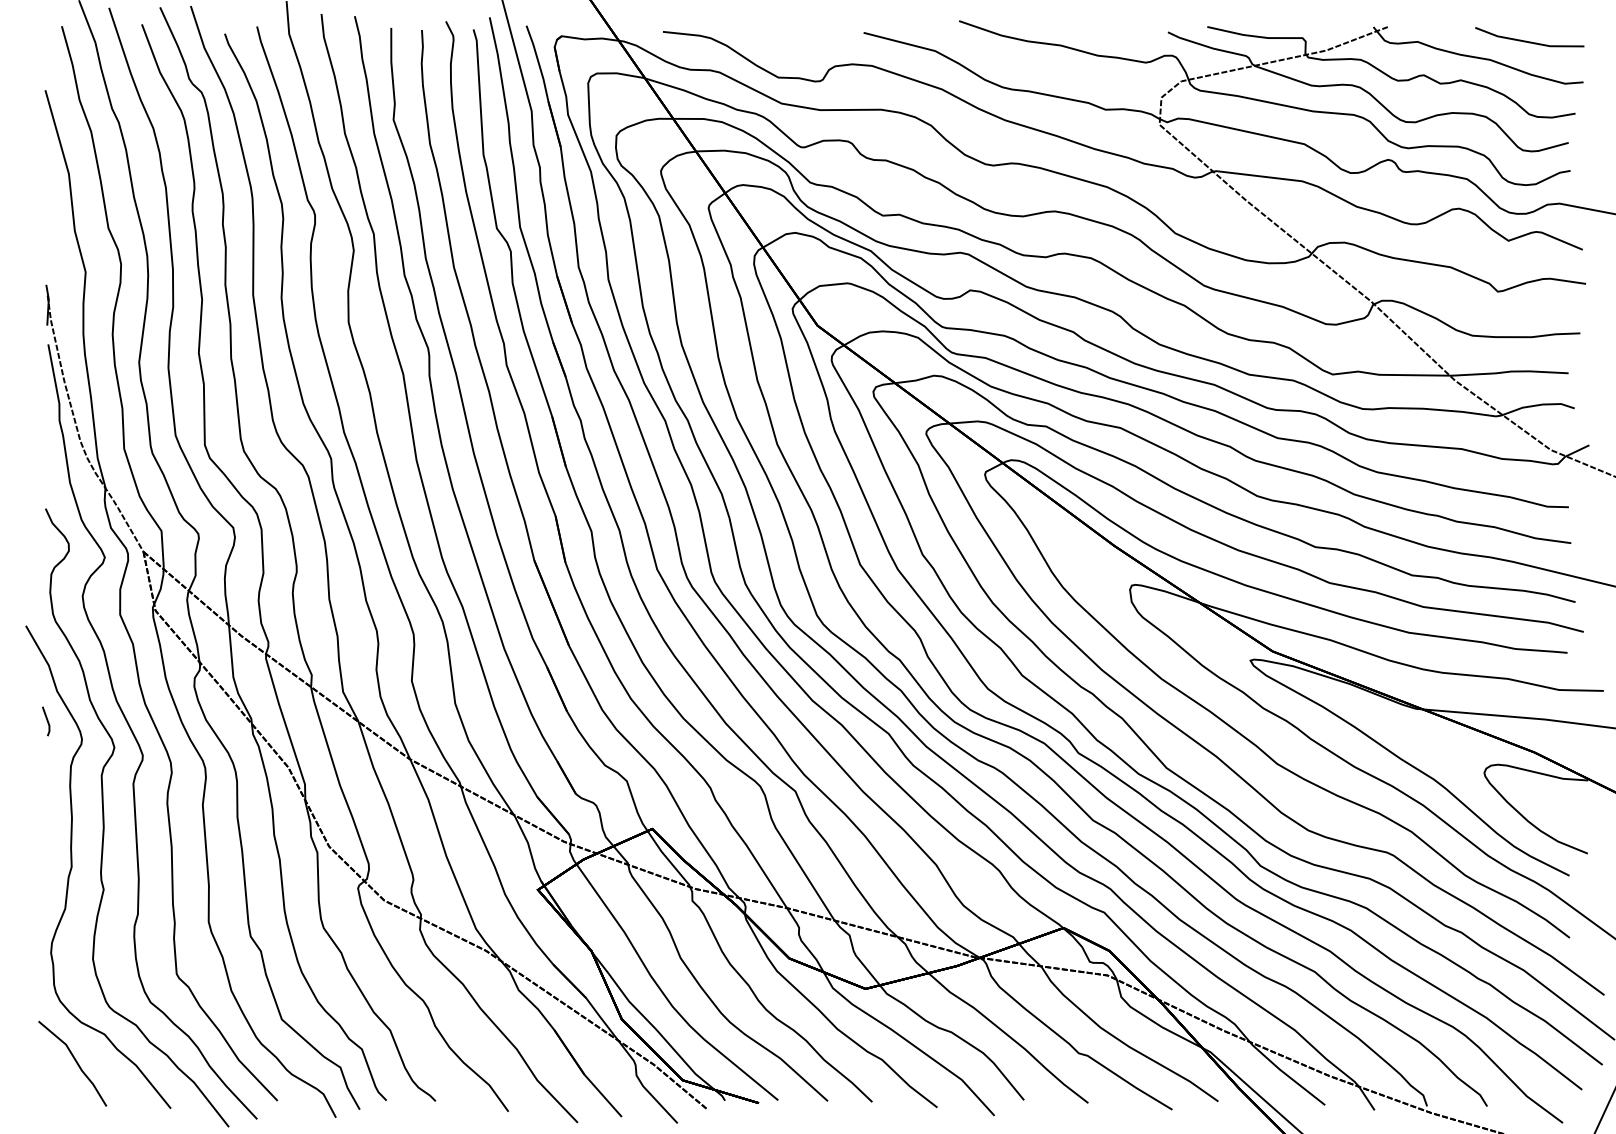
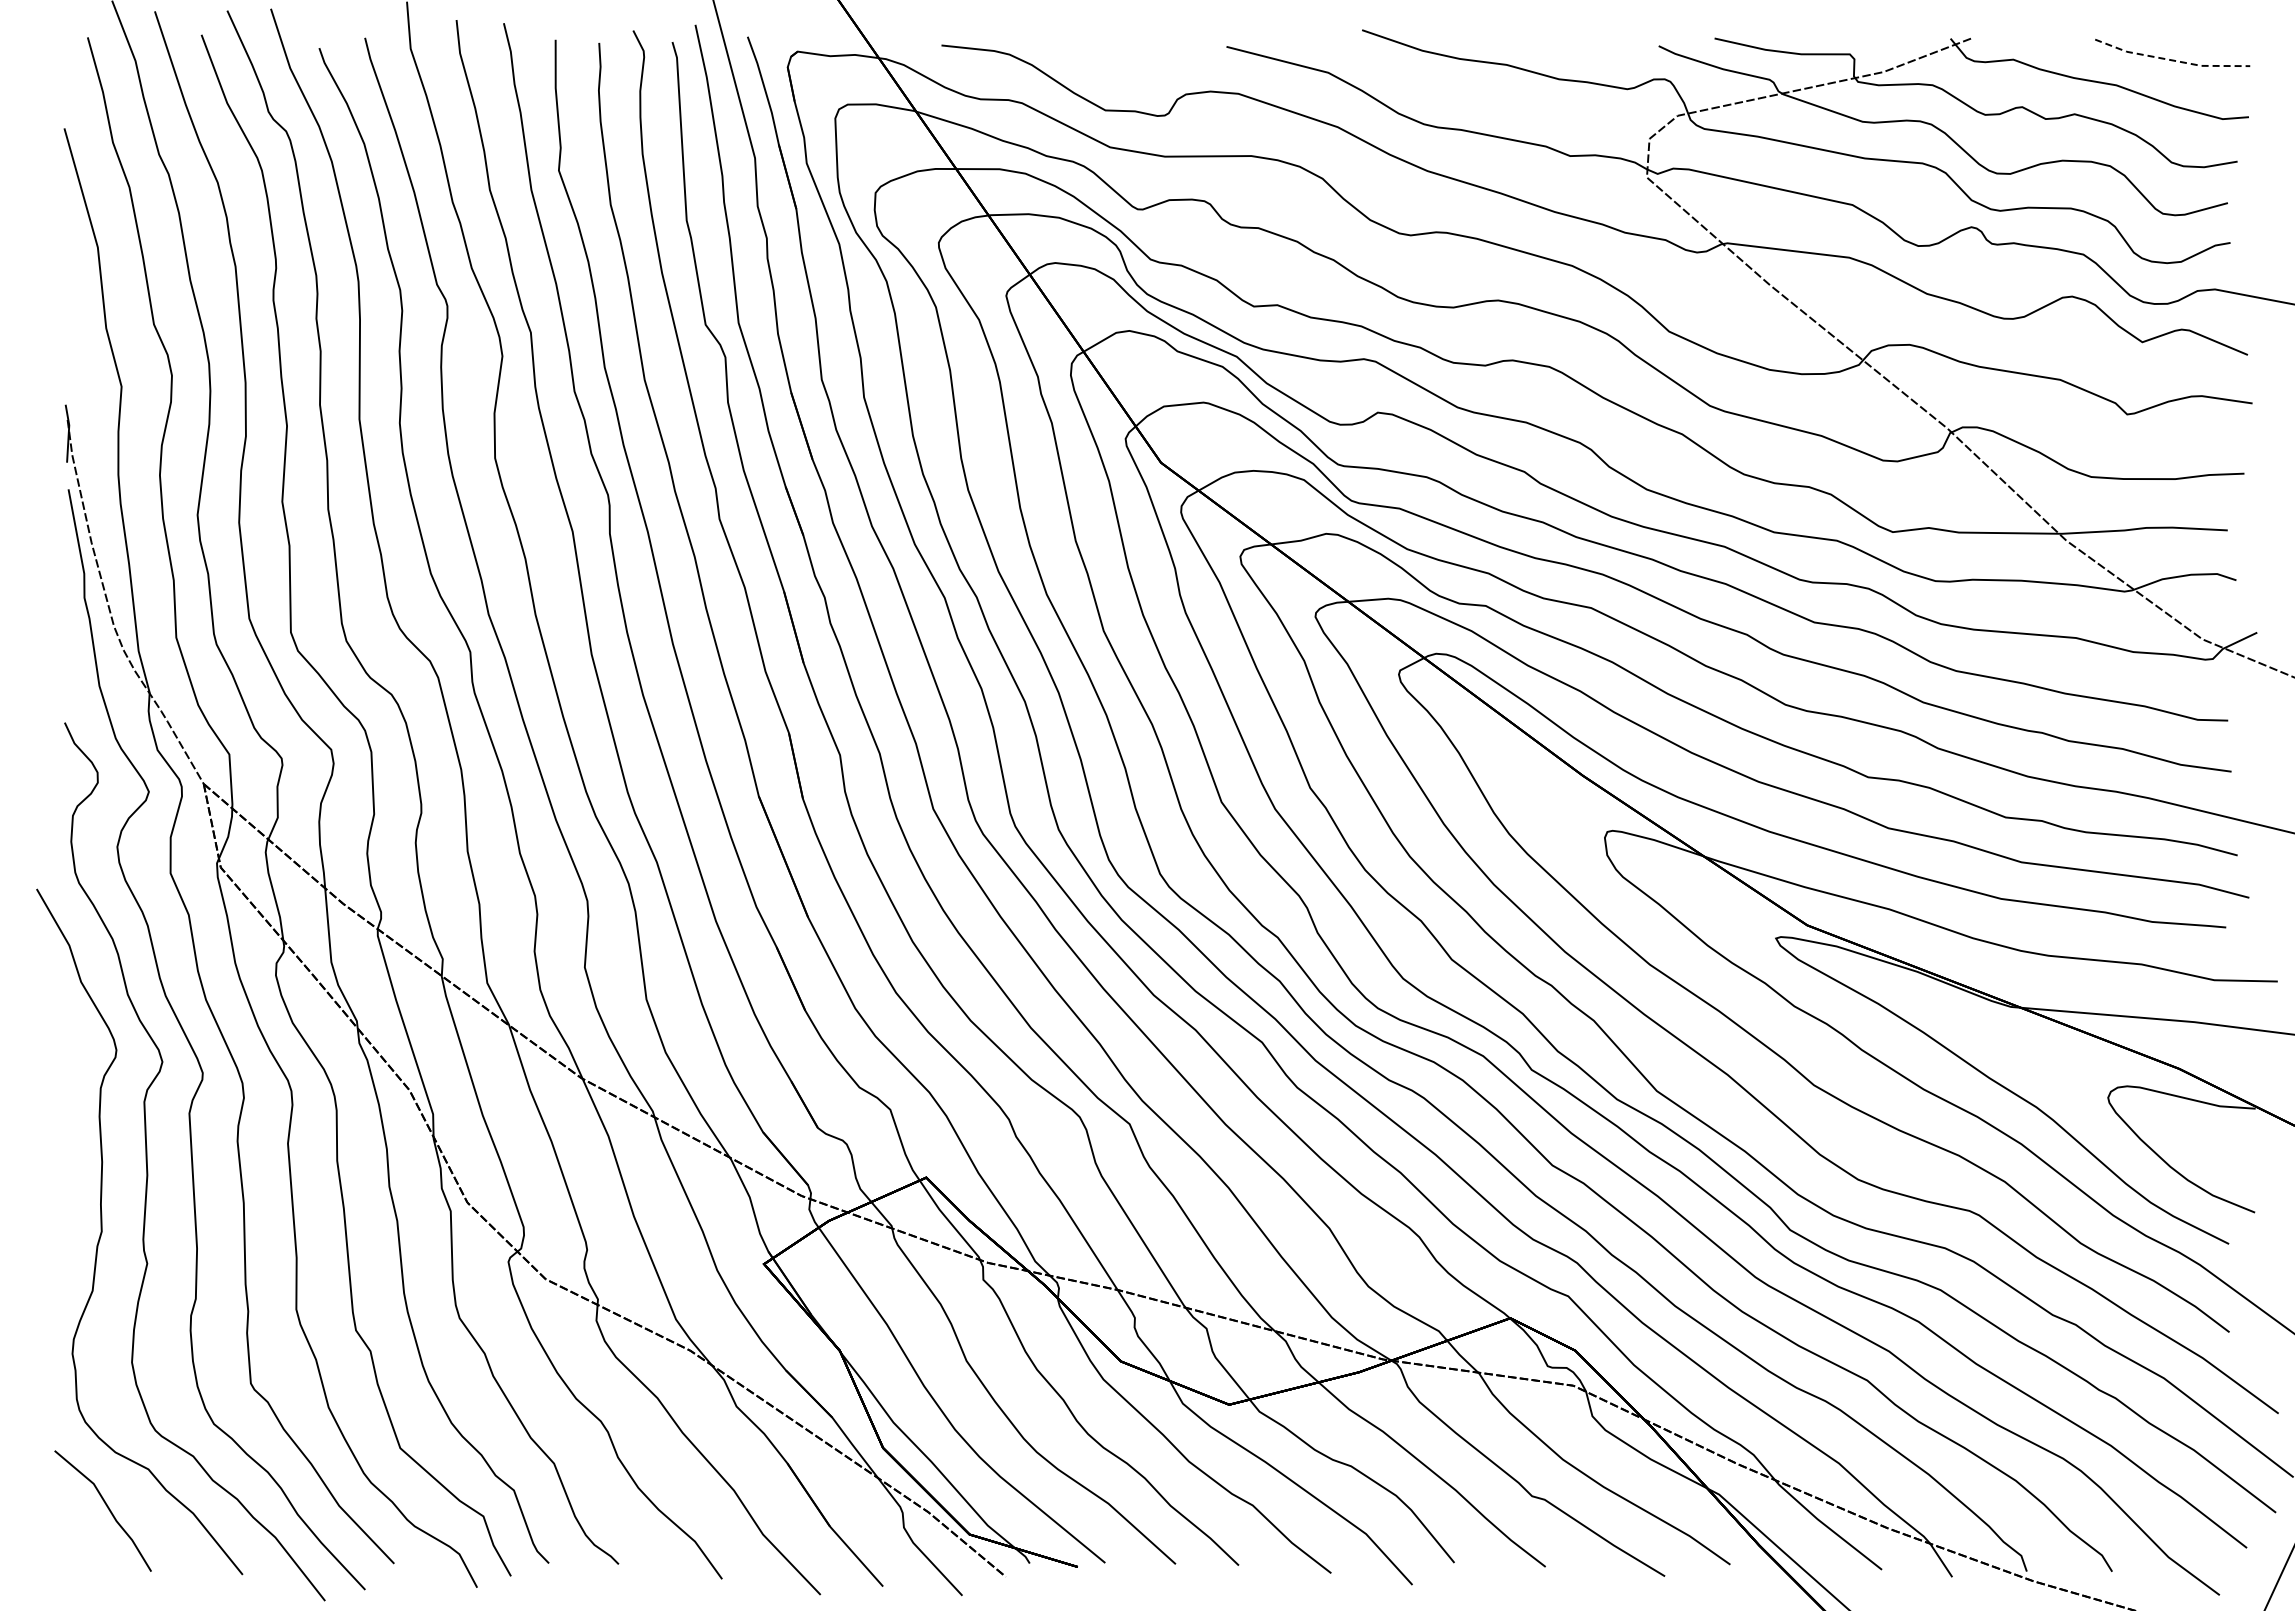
line: (1528, 42) -> (2171, 60), solid -> dashed
line: (46, 721) -> (66, 1024), removed

